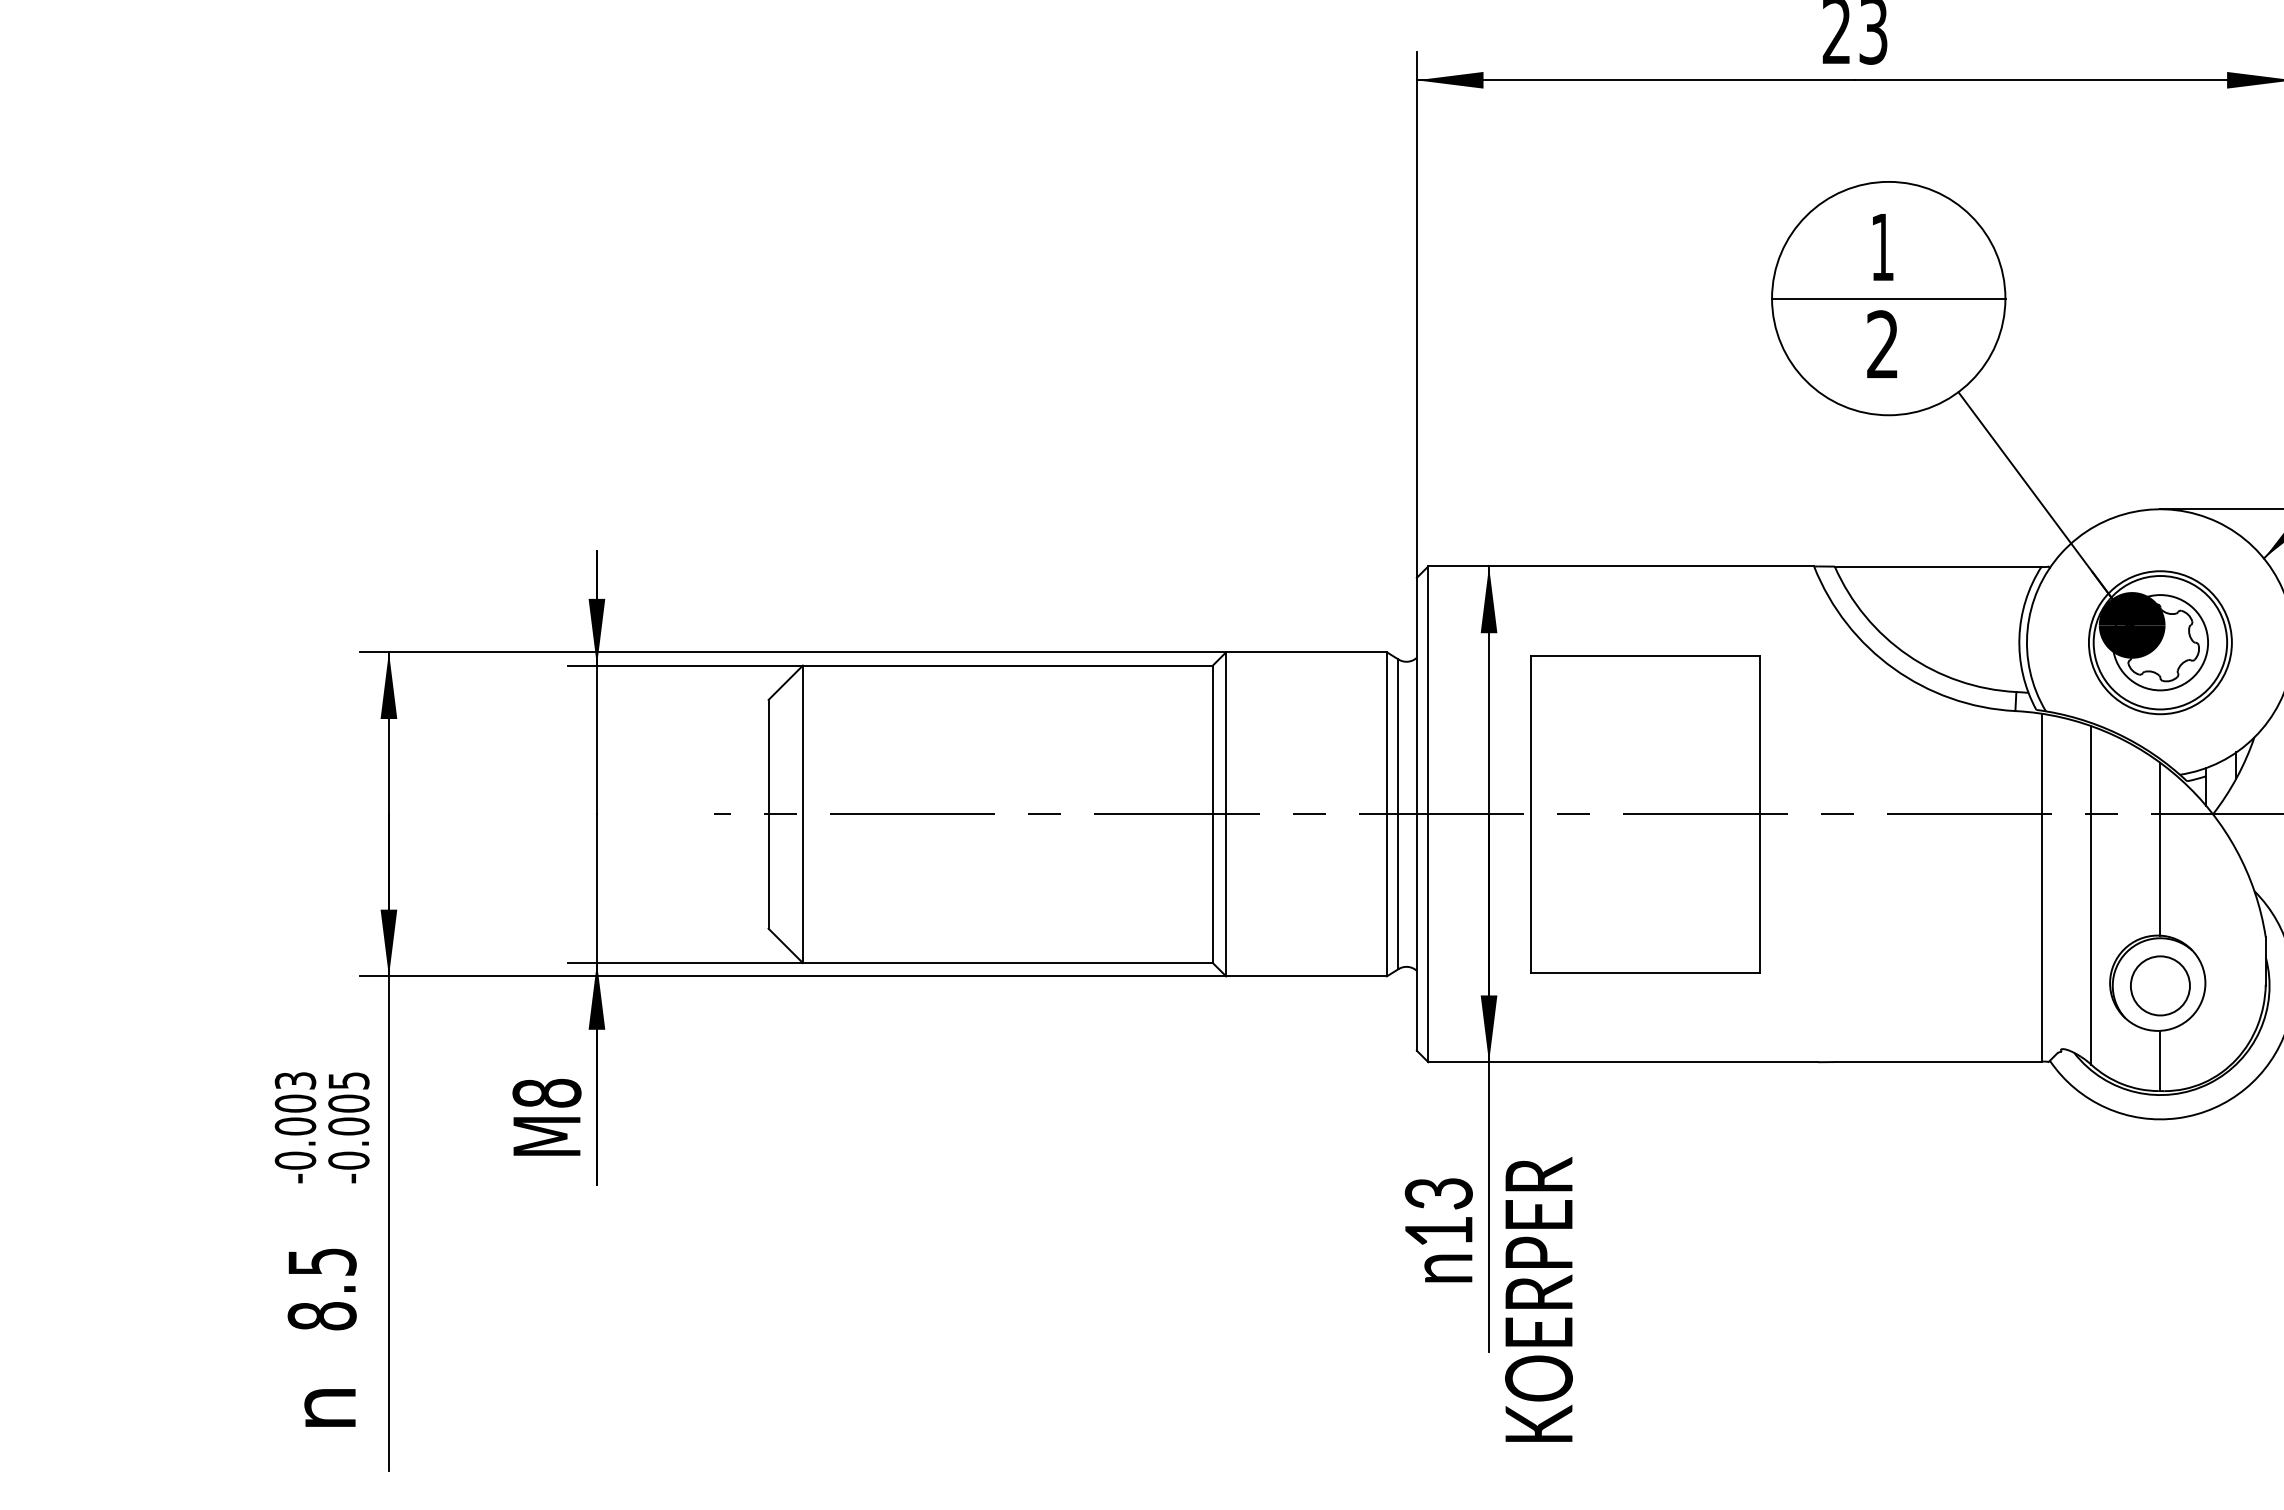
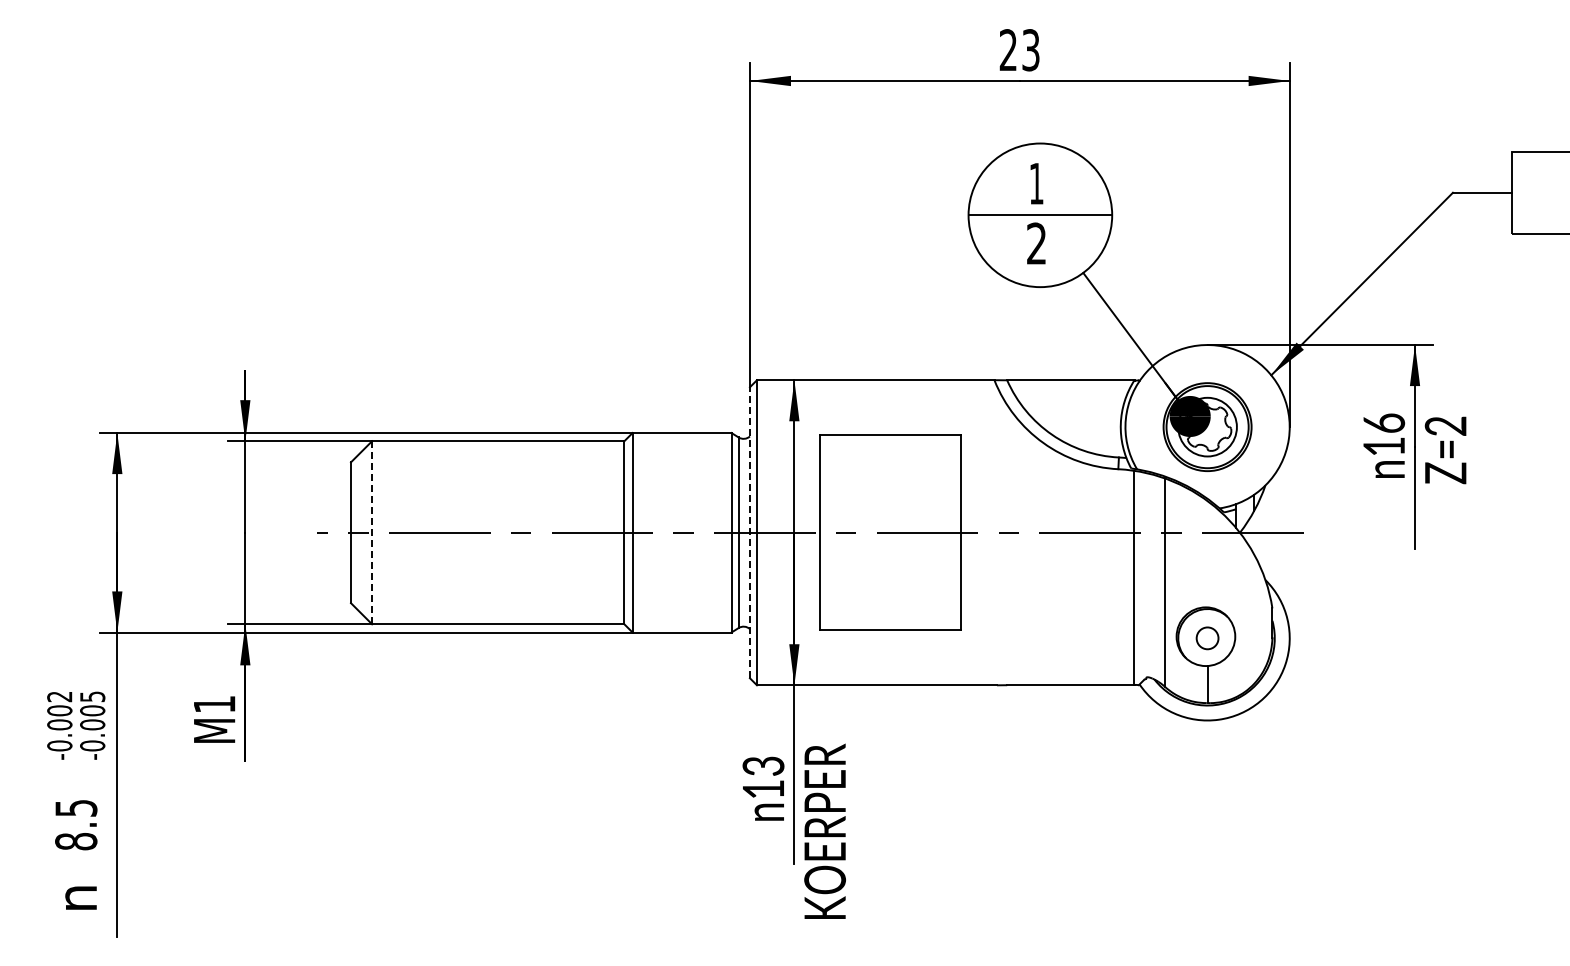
line: (803, 813) -> (372, 532), solid -> dashed
line: (1416, 813) -> (749, 532), solid -> dashed
line: (2160, 849) -> (1207, 554), removed
circle: (2160, 986) -> (1207, 638), size x0.6
text: (294, 1080) -> (59, 696), -0.003 -> -0.002
text: (546, 1093) -> (214, 704), M8 -> M1

